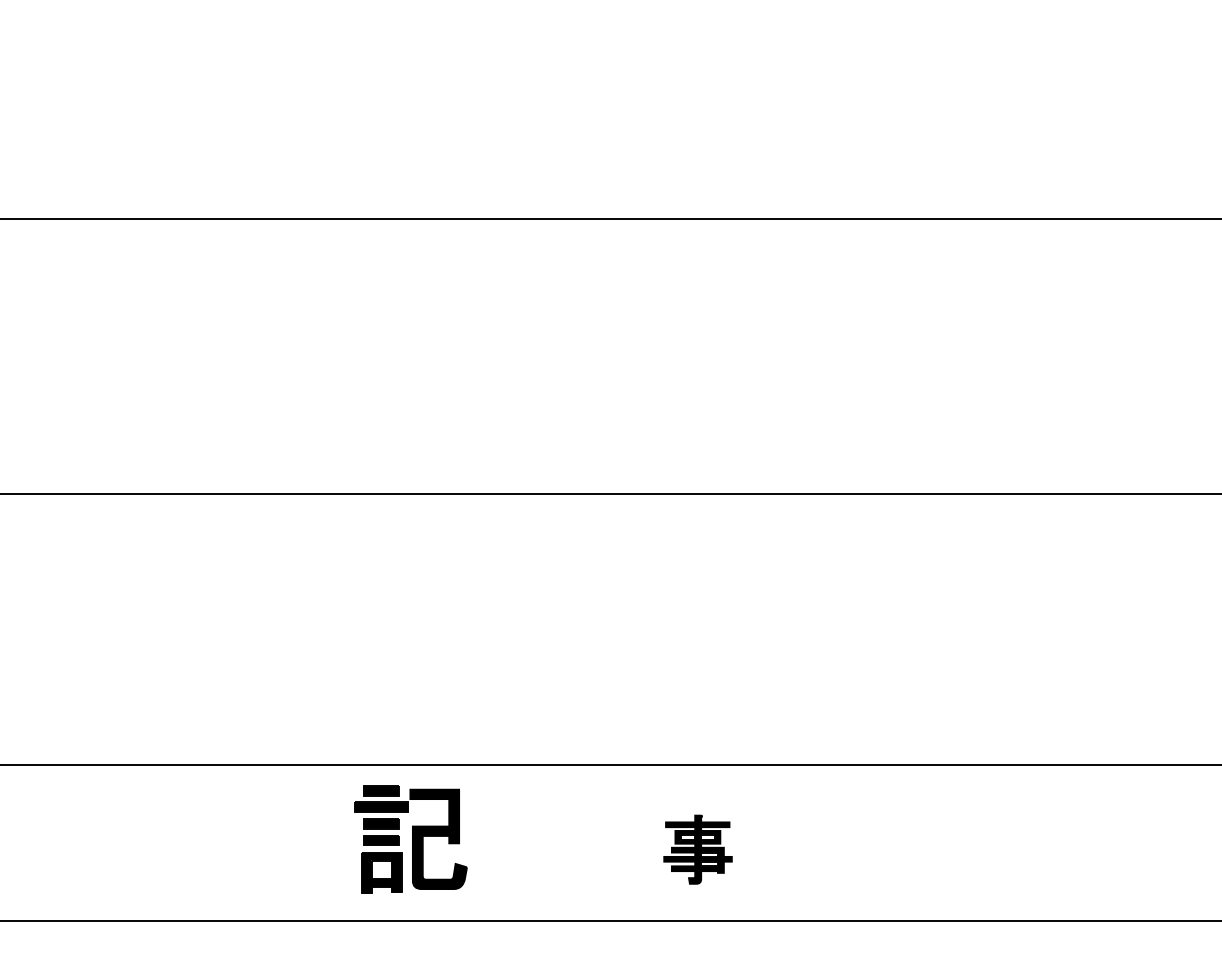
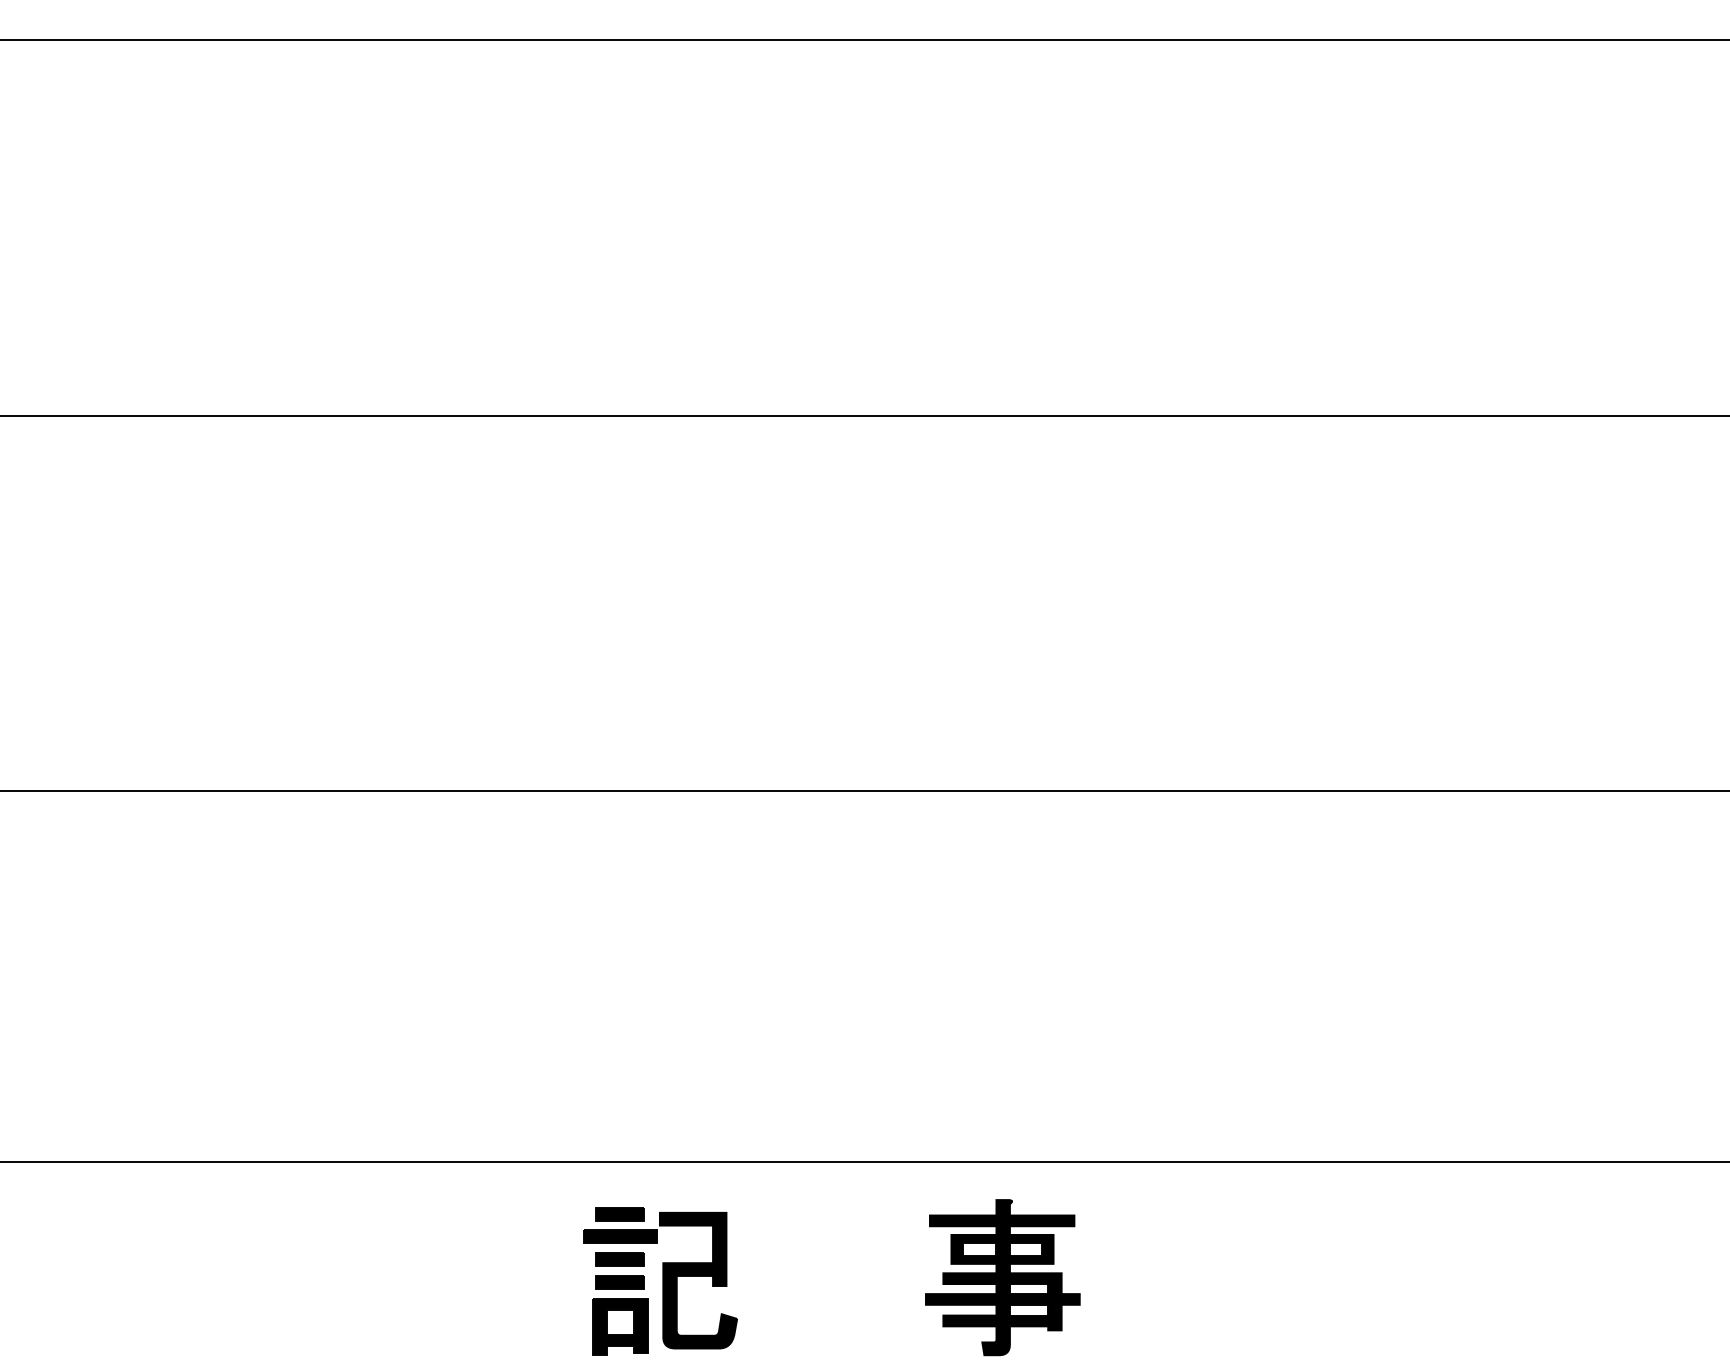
part: (410, 839) -> (660, 1281), moved
part: (697, 849) -> (1002, 1277), size x1.67

